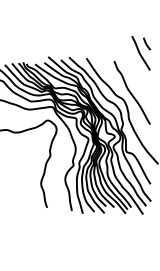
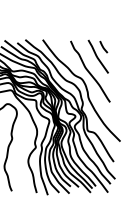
part: (140, 52) -> (97, 55), moved

